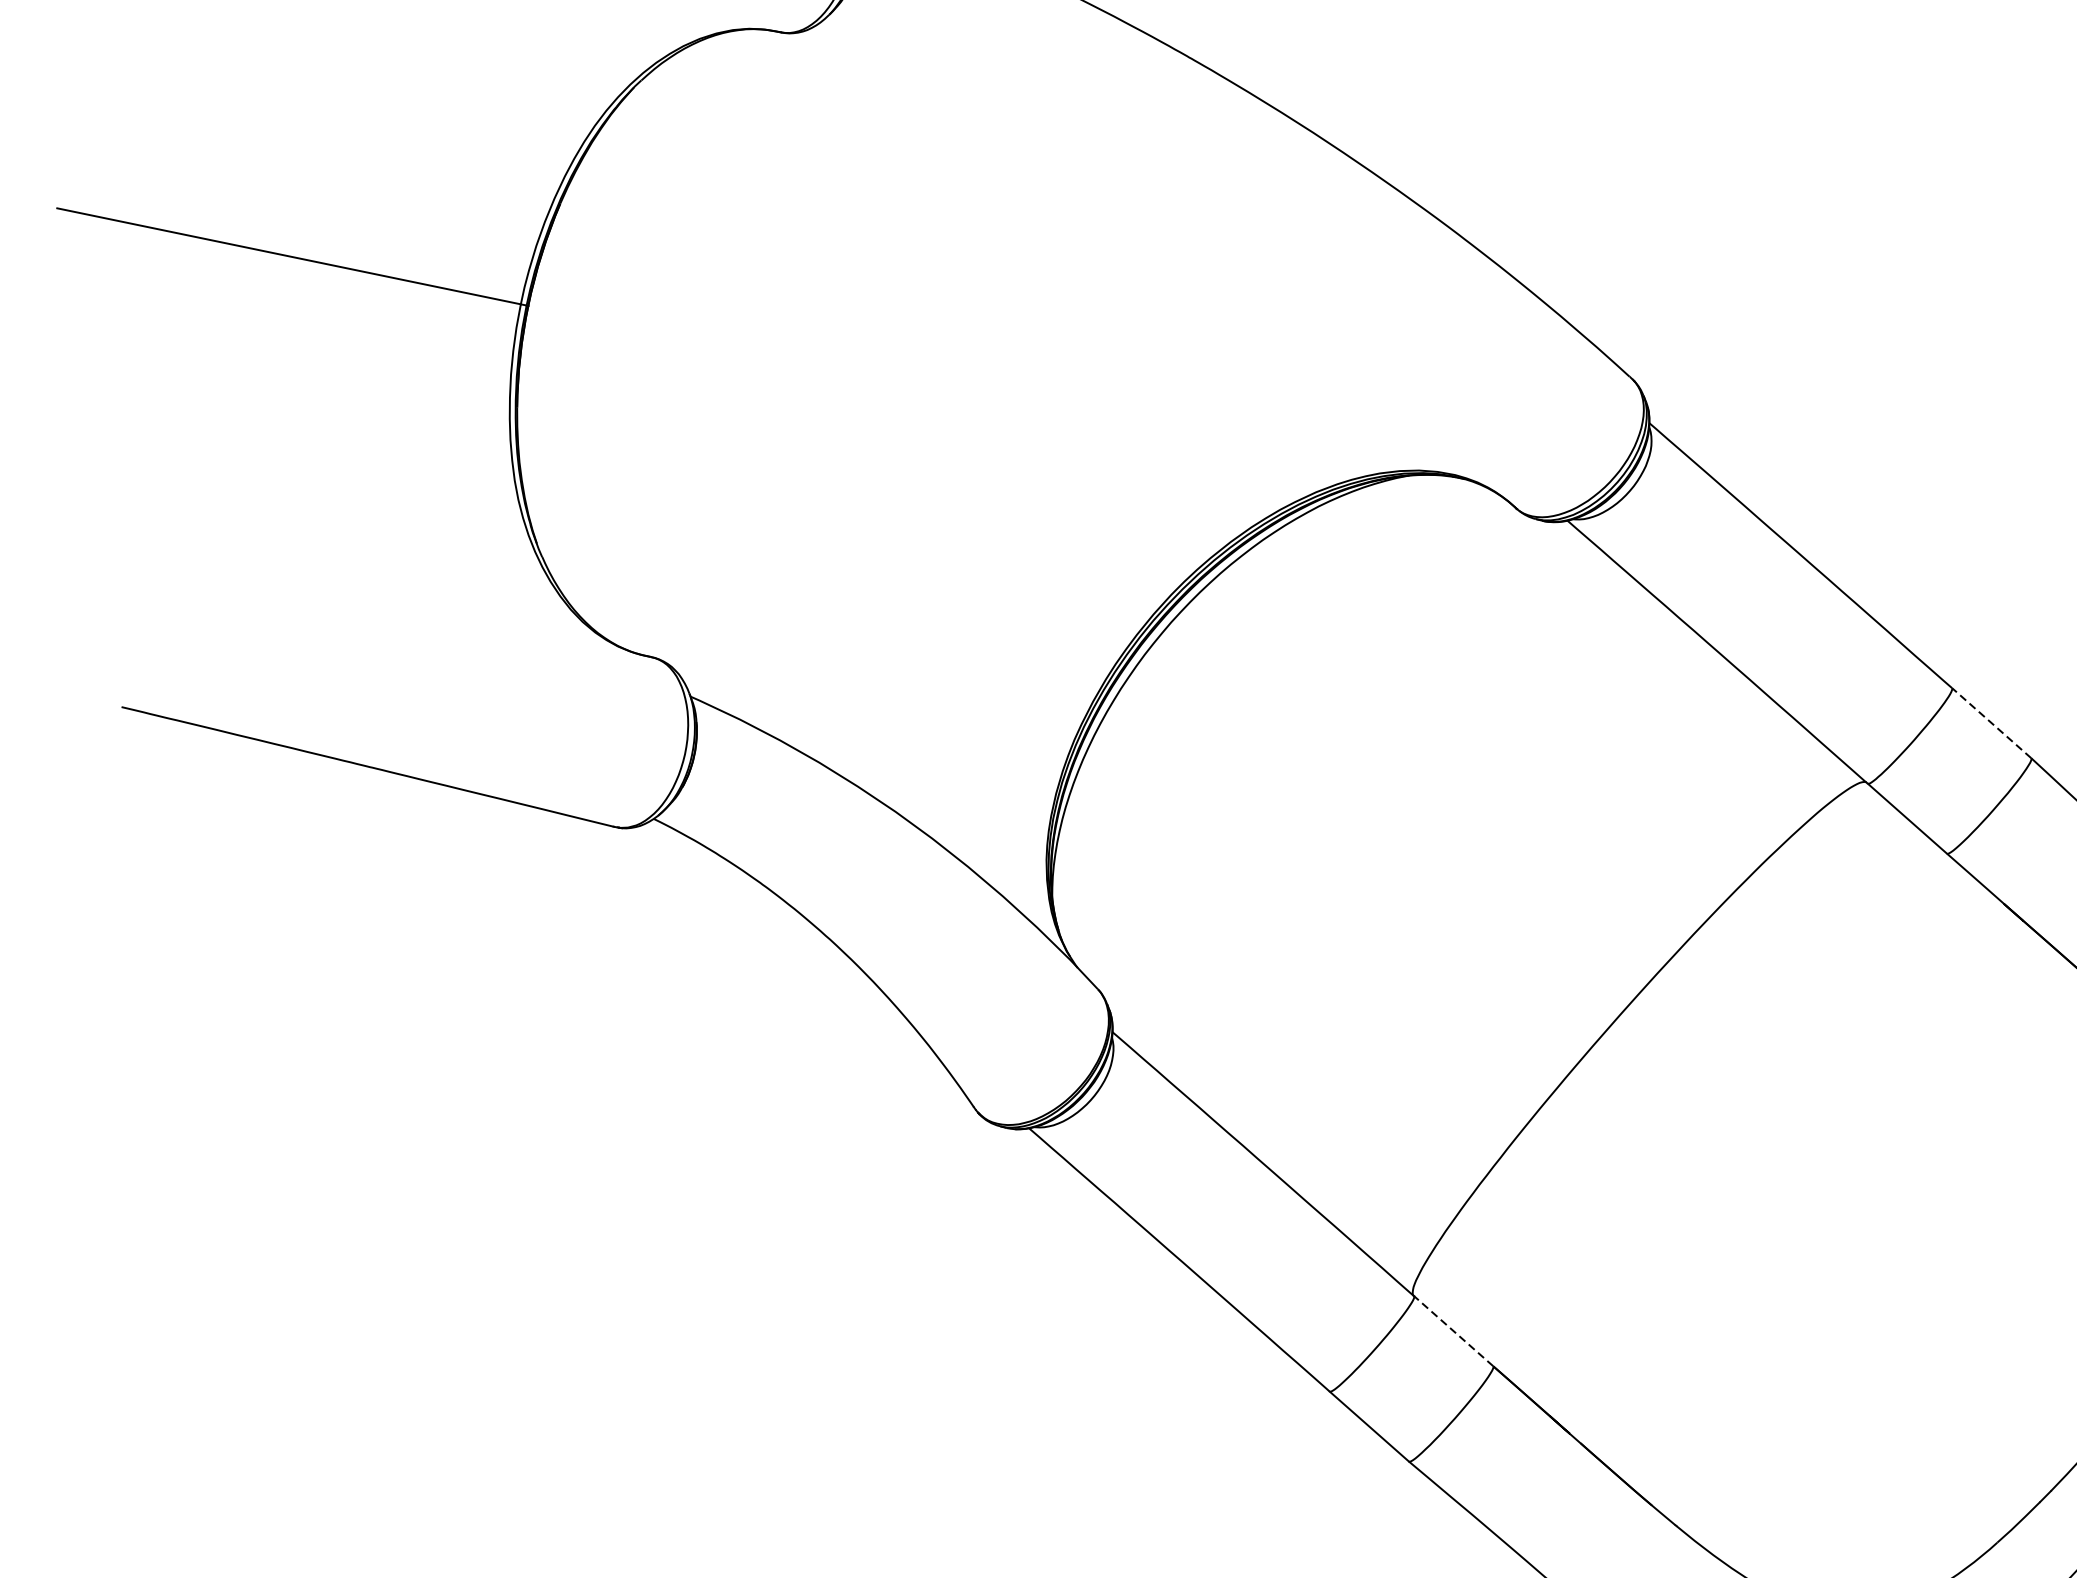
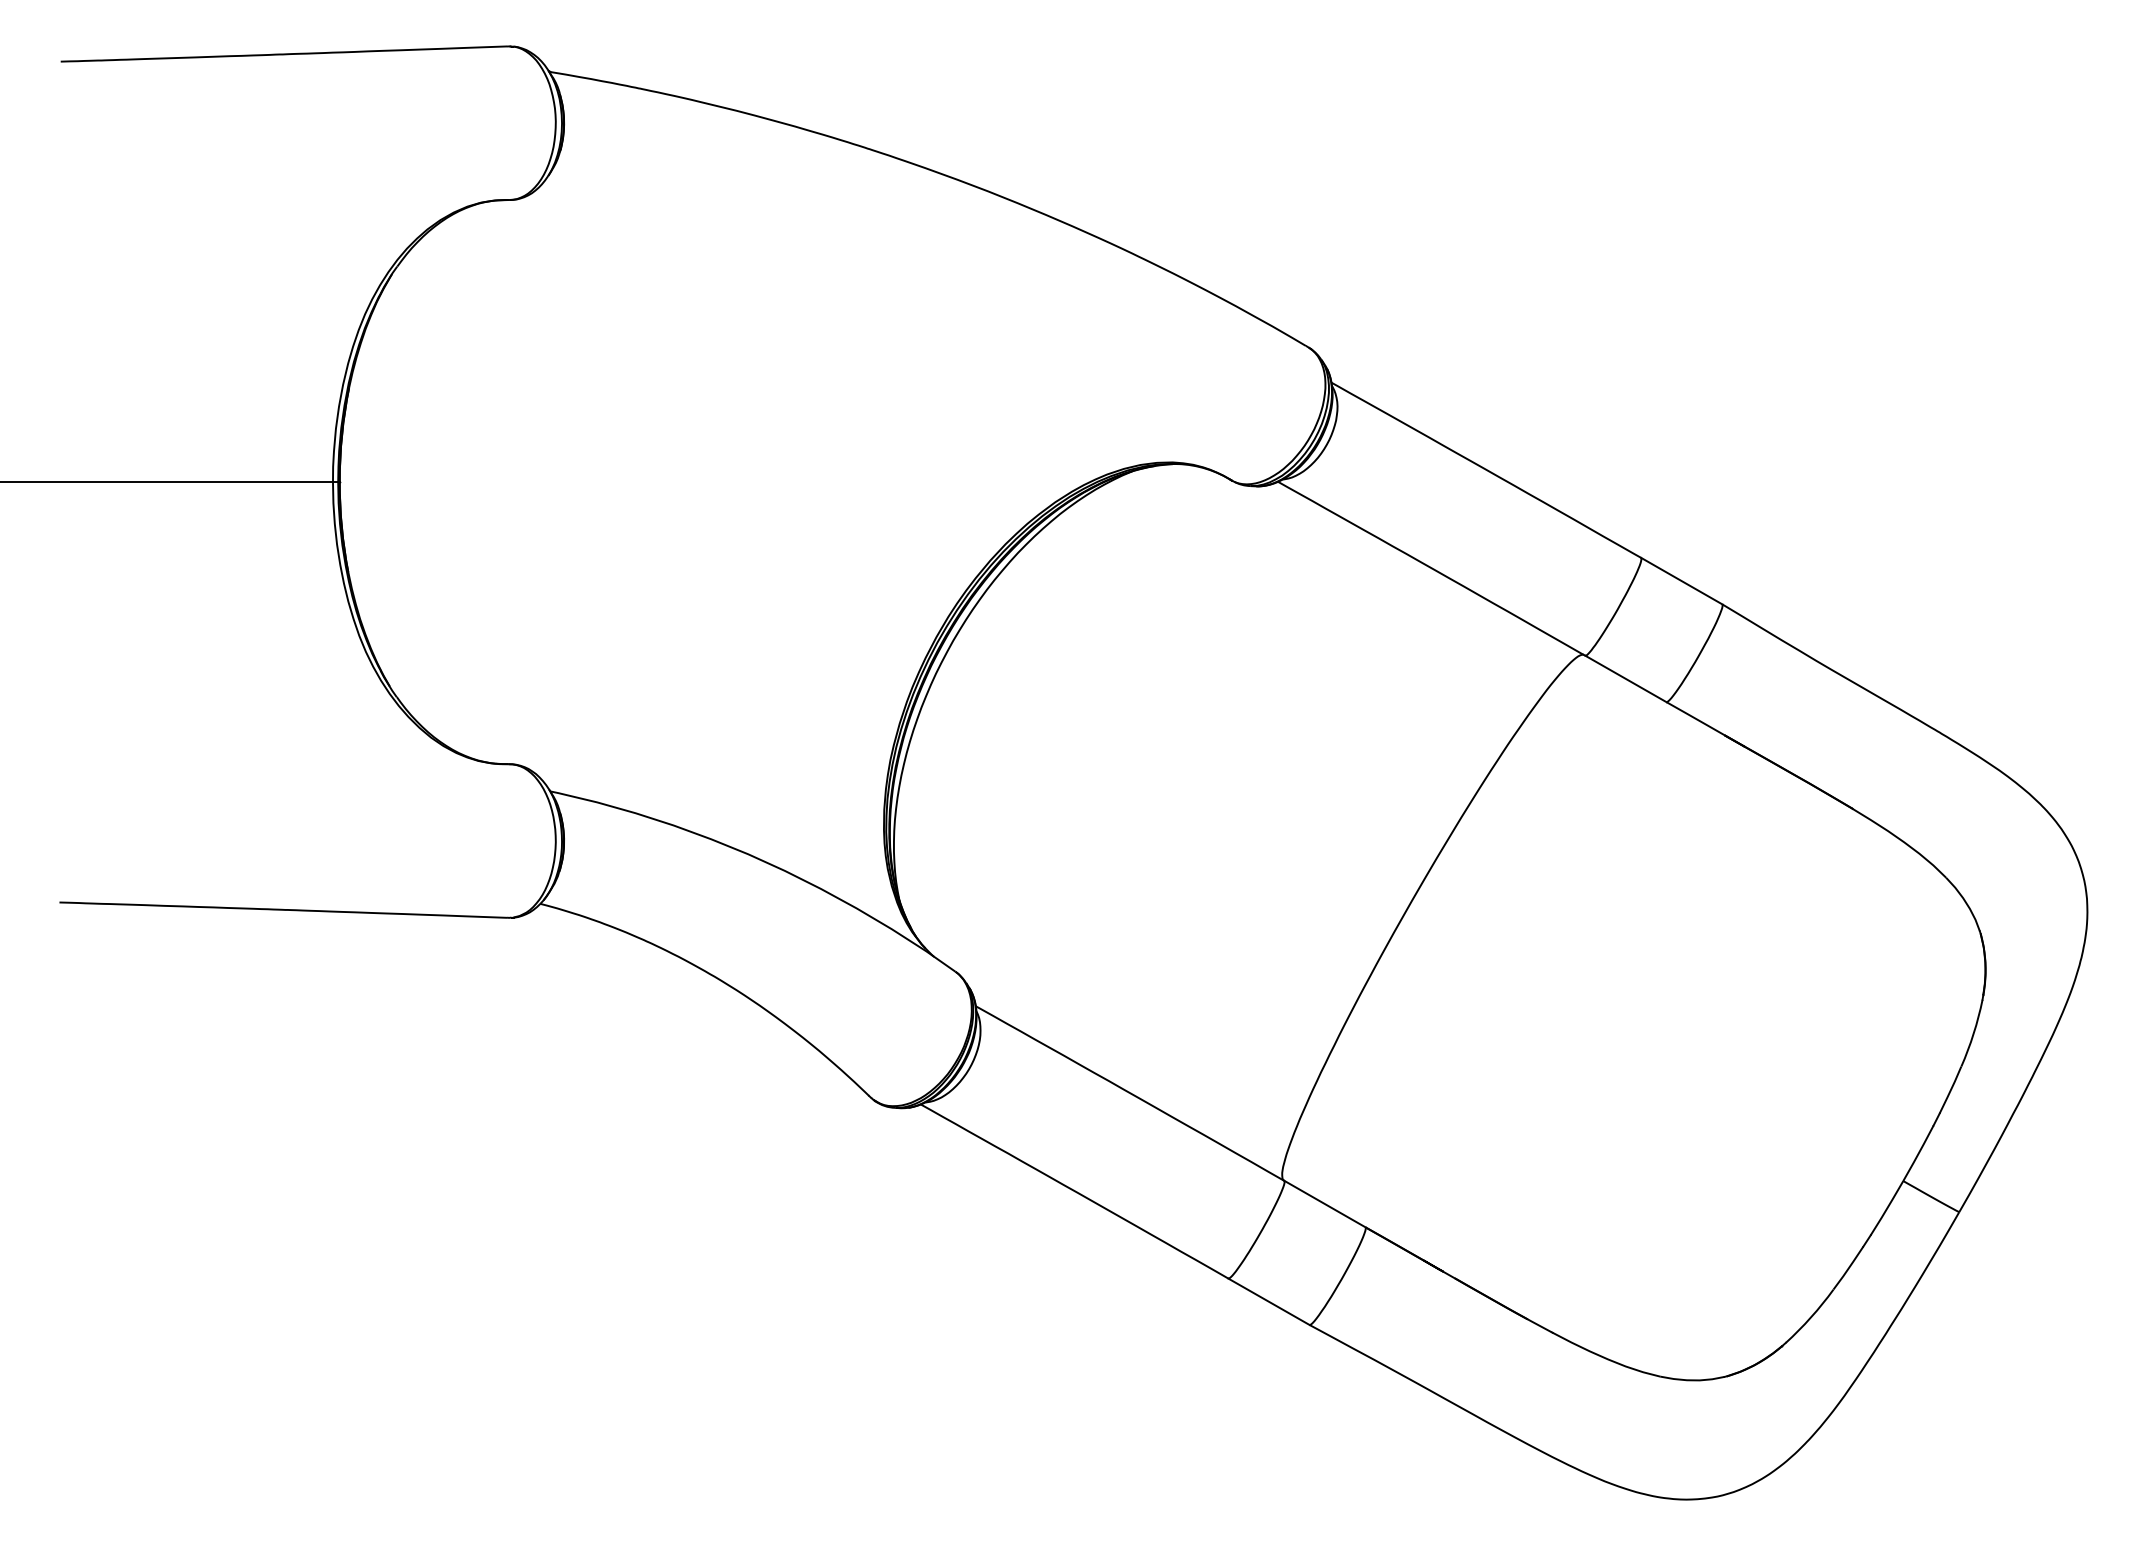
line: (1991, 723) -> (1681, 581), dashed -> solid
line: (1453, 1331) -> (1324, 1204), dashed -> solid

